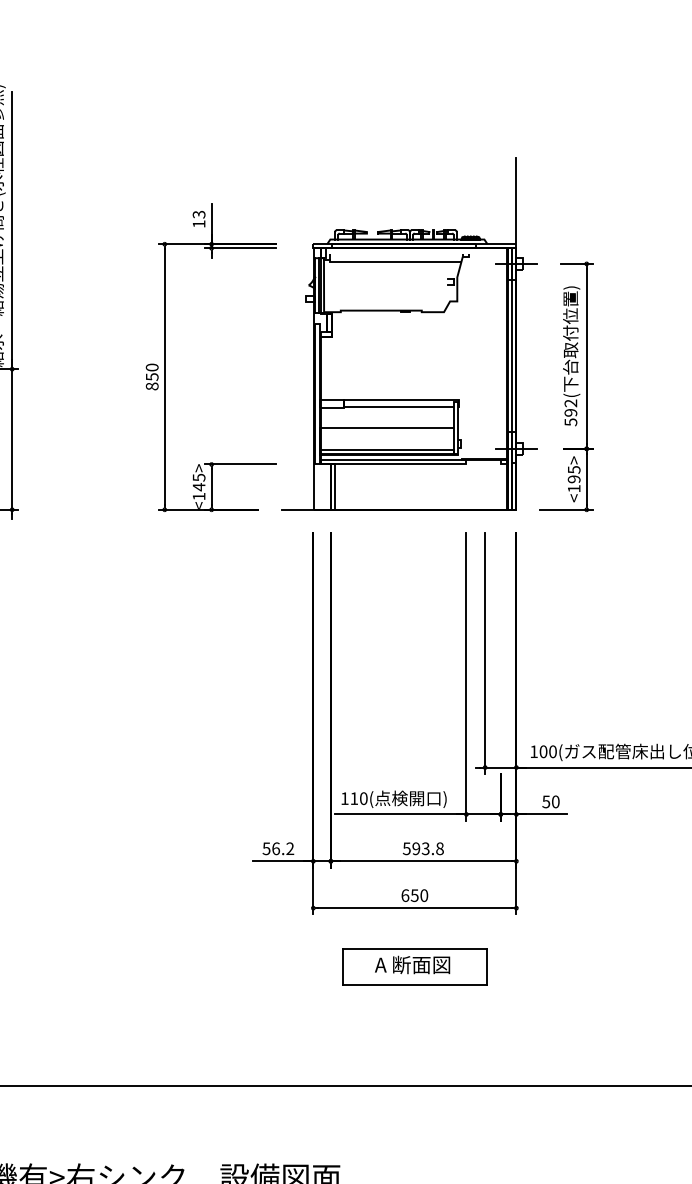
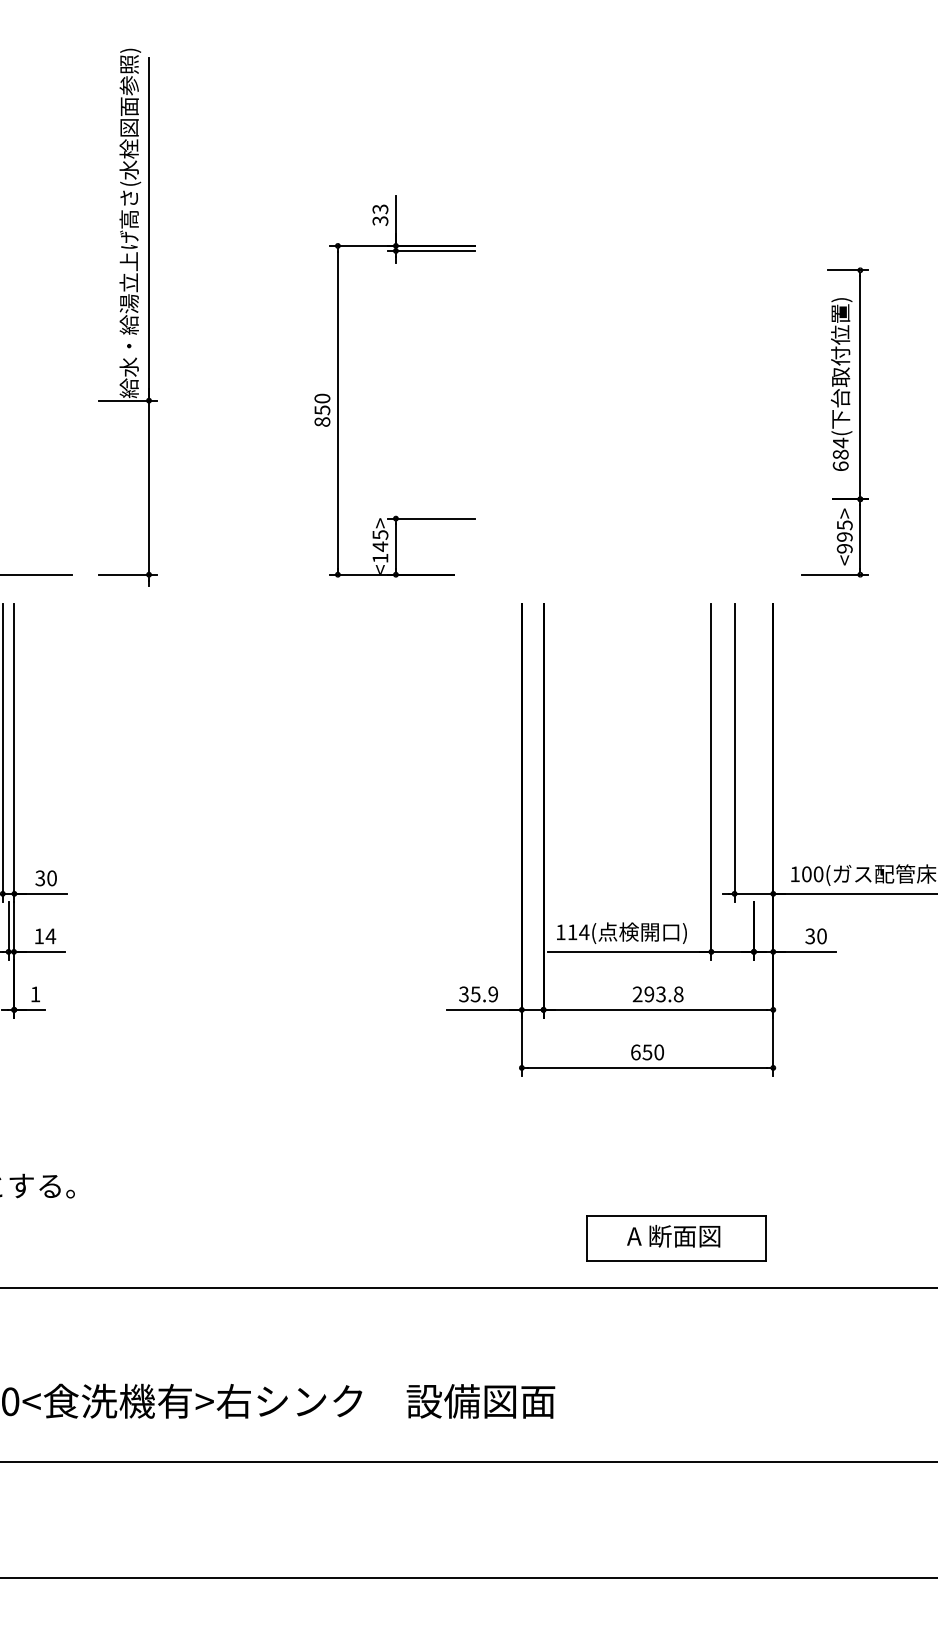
text: (199, 223) -> (380, 220), 13 -> 33
part: (409, 334) -> (640, 357), removed
text: (570, 412) -> (840, 454), 592( -> 684(
text: (573, 488) -> (844, 548), <195> -> <995>
text: (363, 798) -> (584, 932), 110 -> 114
text: (546, 801) -> (810, 935), 50 -> 30
text: (278, 848) -> (478, 994), 56.2 -> 35.9
text: (406, 848) -> (637, 994), 593.8 -> 293.8
part: (414, 966) -> (676, 1238), moved

